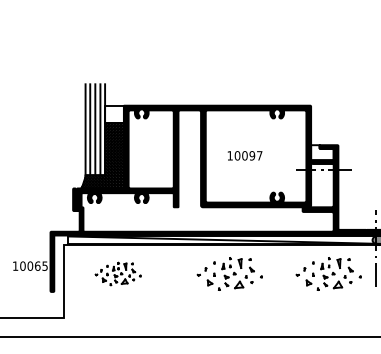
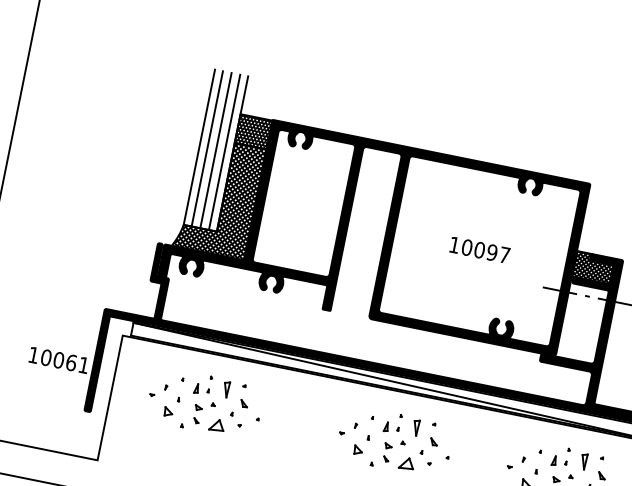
hatch: (114, 114) -> (253, 131), added
hatch: (322, 152) -> (593, 267), added
text: (244, 155) -> (479, 249), moved
text: (44, 265) -> (83, 363), 10065 -> 10061
part: (118, 273) -> (206, 402), size x1.43

